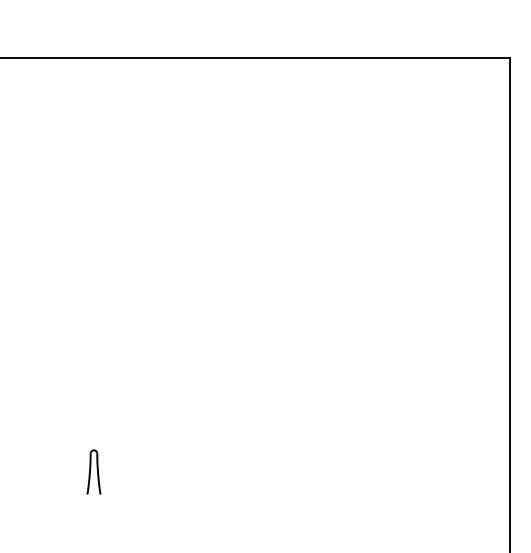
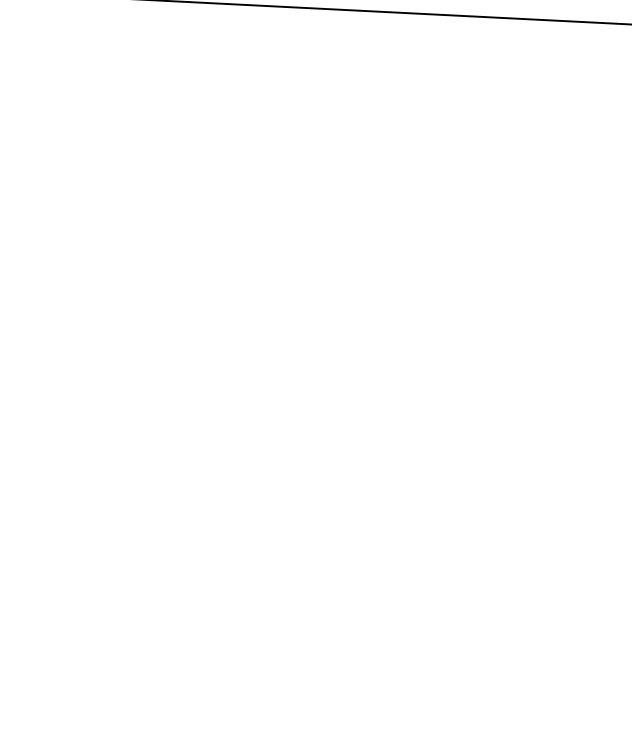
part: (93, 471) -> (81, 647), removed

